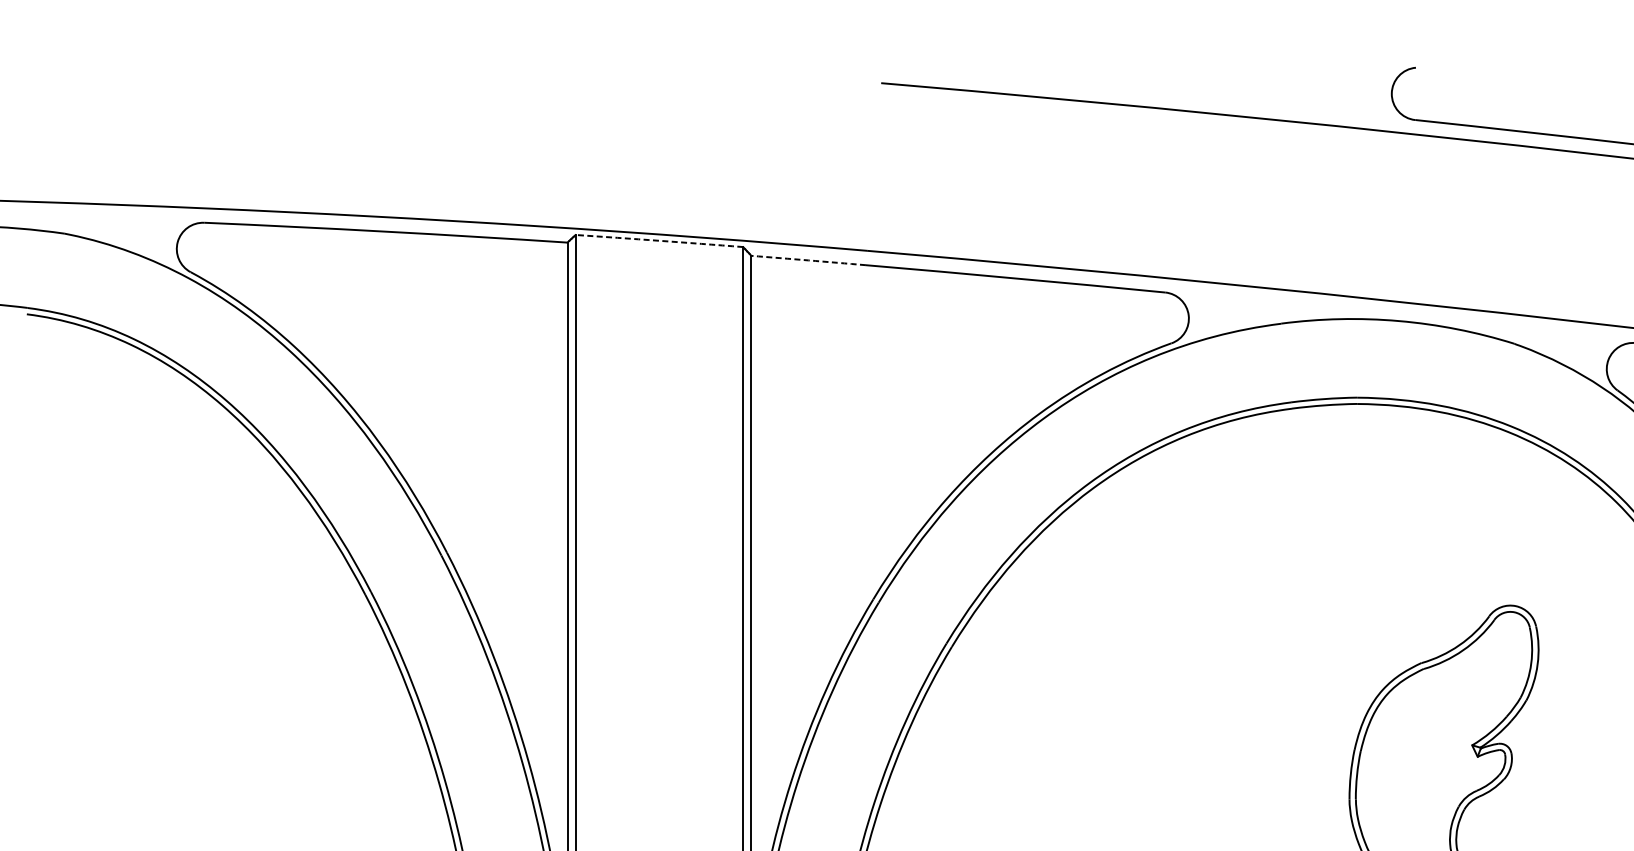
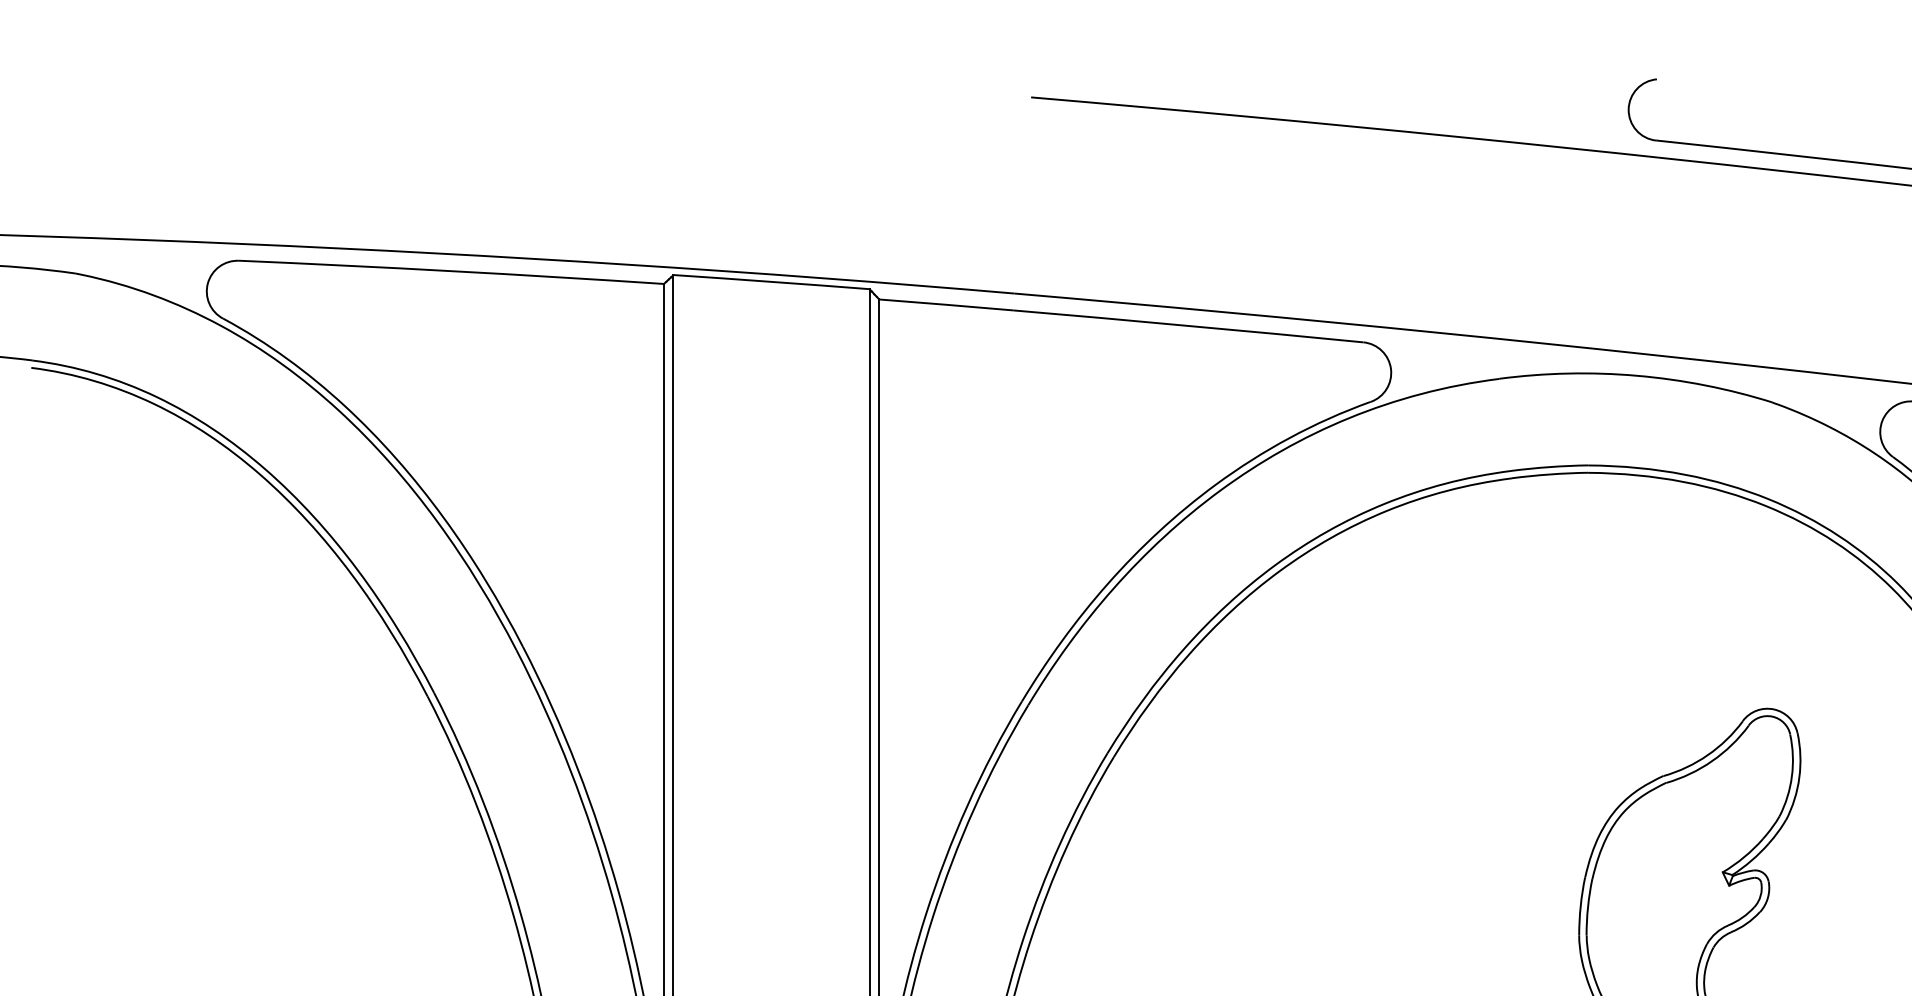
arc: (659, 240) -> (771, 281), dashed -> solid
arc: (808, 260) -> (946, 304), dashed -> solid

